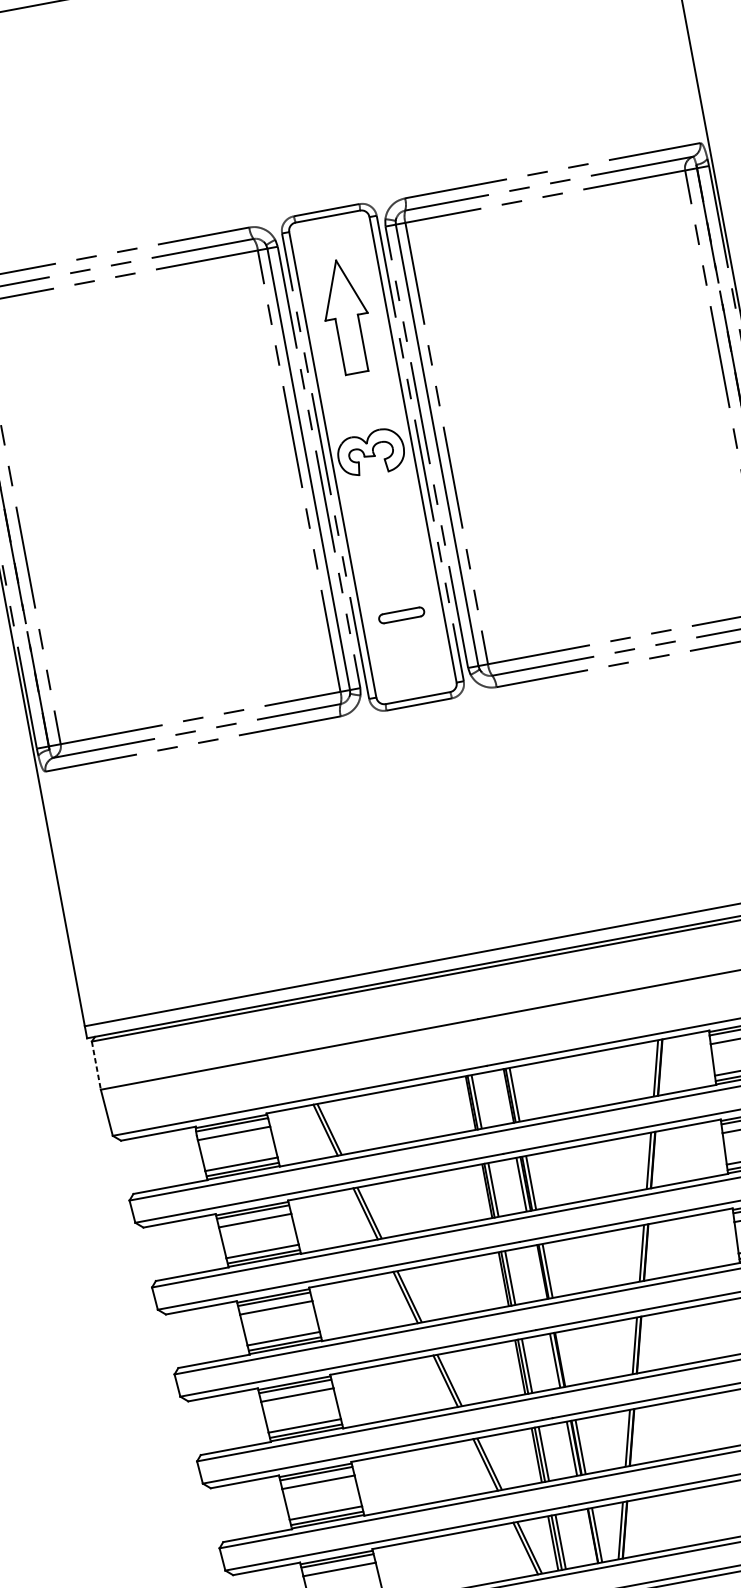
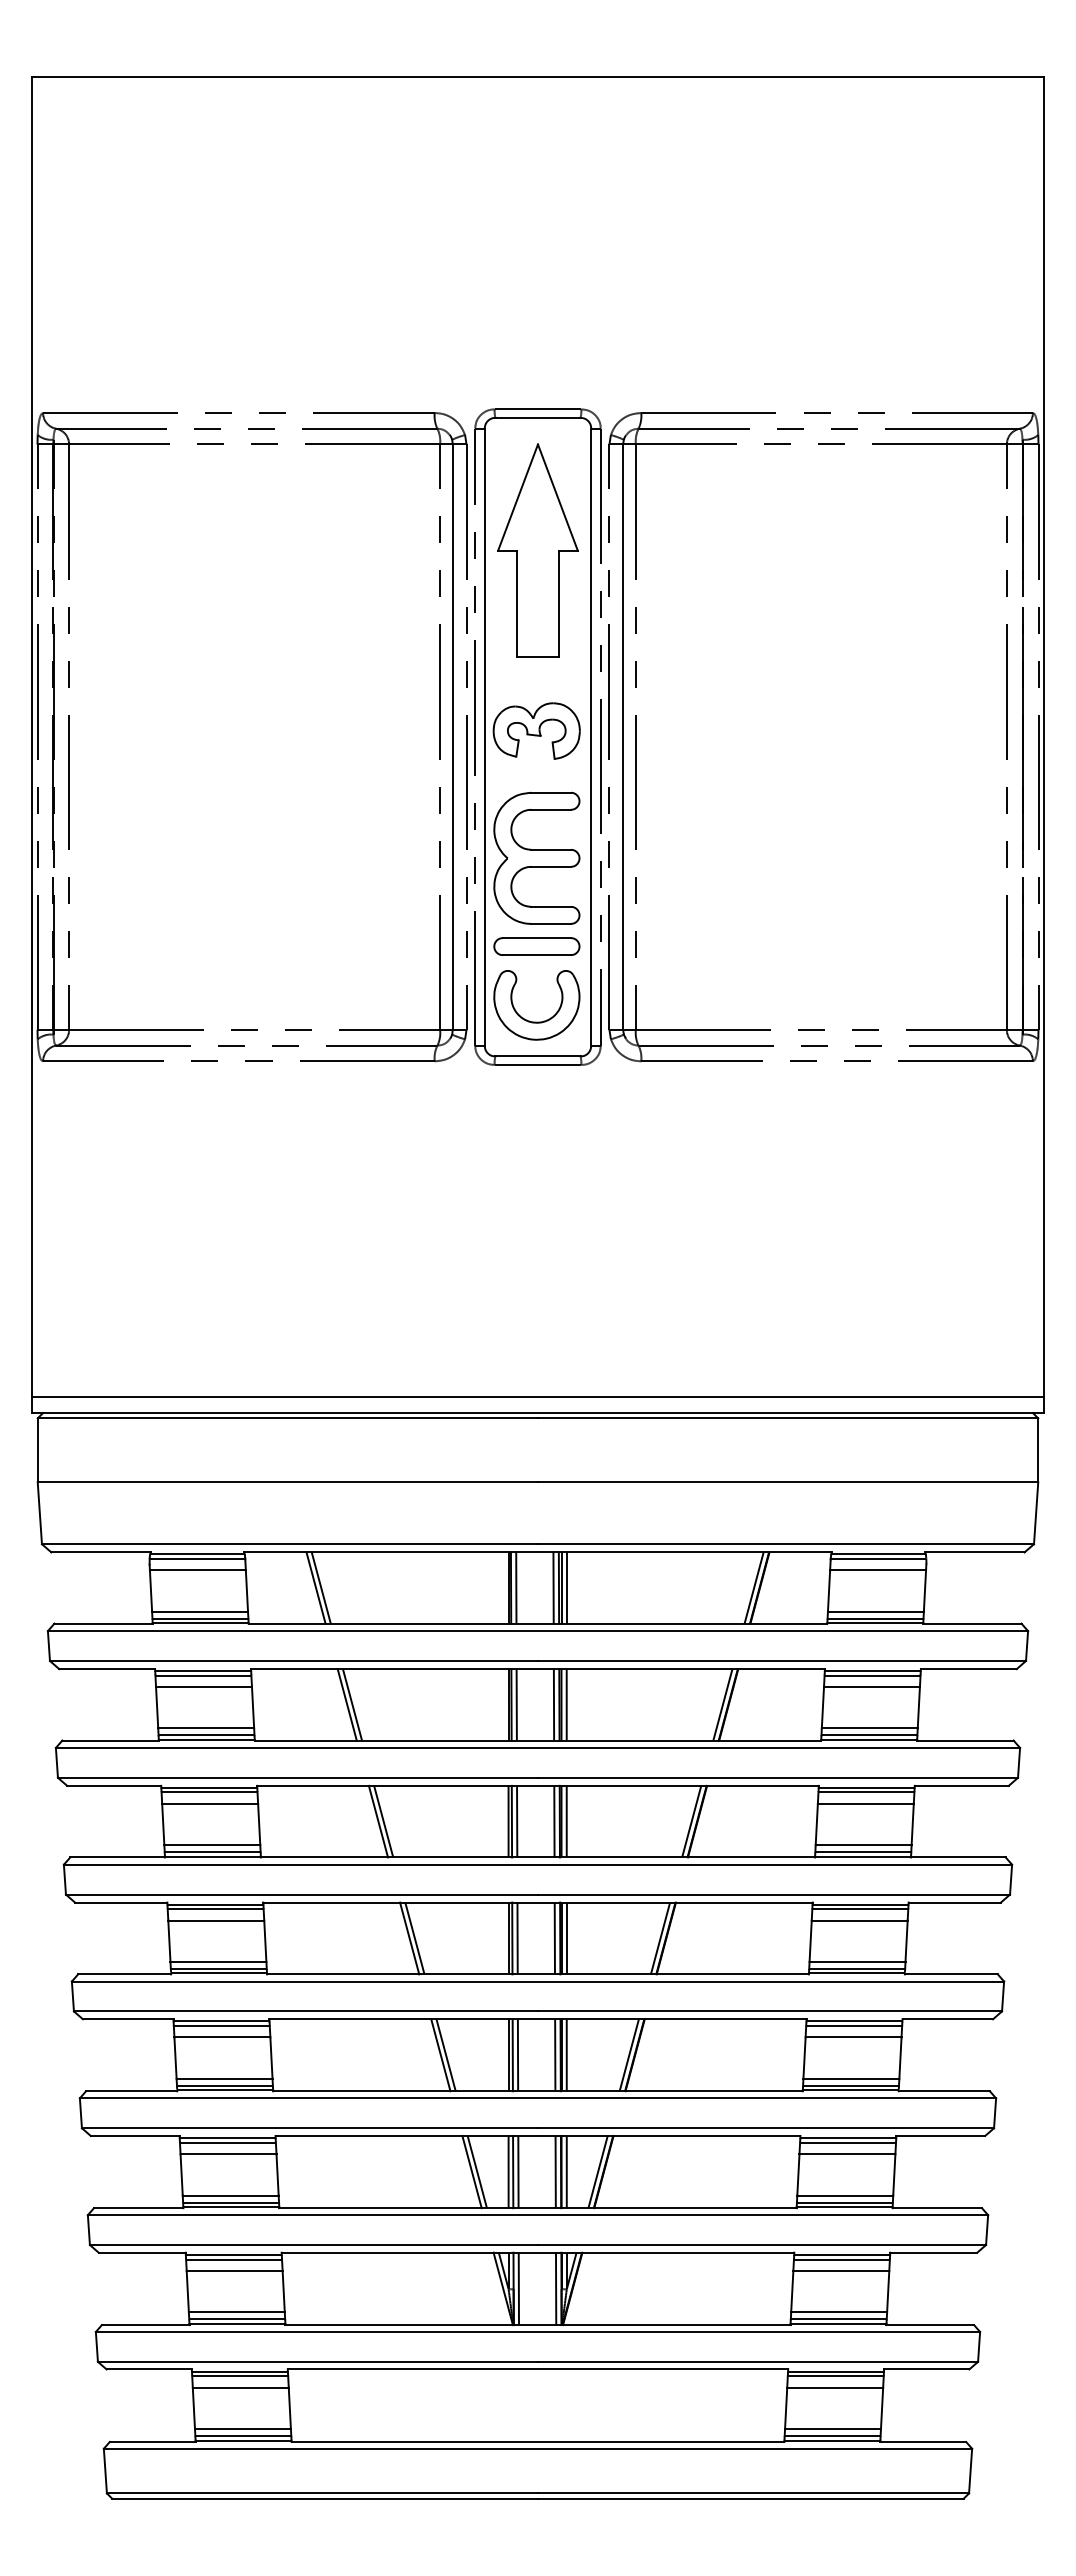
part: (346, 316) -> (537, 550), size x1.43
part: (388, 548) -> (536, 857), added
part: (401, 615) -> (536, 946), size x1.43
part: (411, 671) -> (536, 1021), added
line: (96, 1065) -> (37, 1450), dashed -> solid
line: (504, 1096) -> (553, 1587), added
line: (538, 1272) -> (554, 1821), added
line: (563, 1359) -> (566, 1938), added
line: (588, 1536) -> (555, 2171), added

